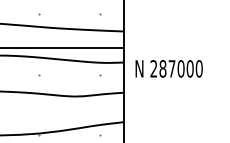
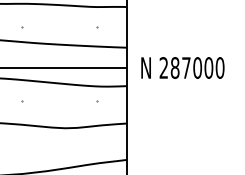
text: (168, 68) -> (182, 67), moved

